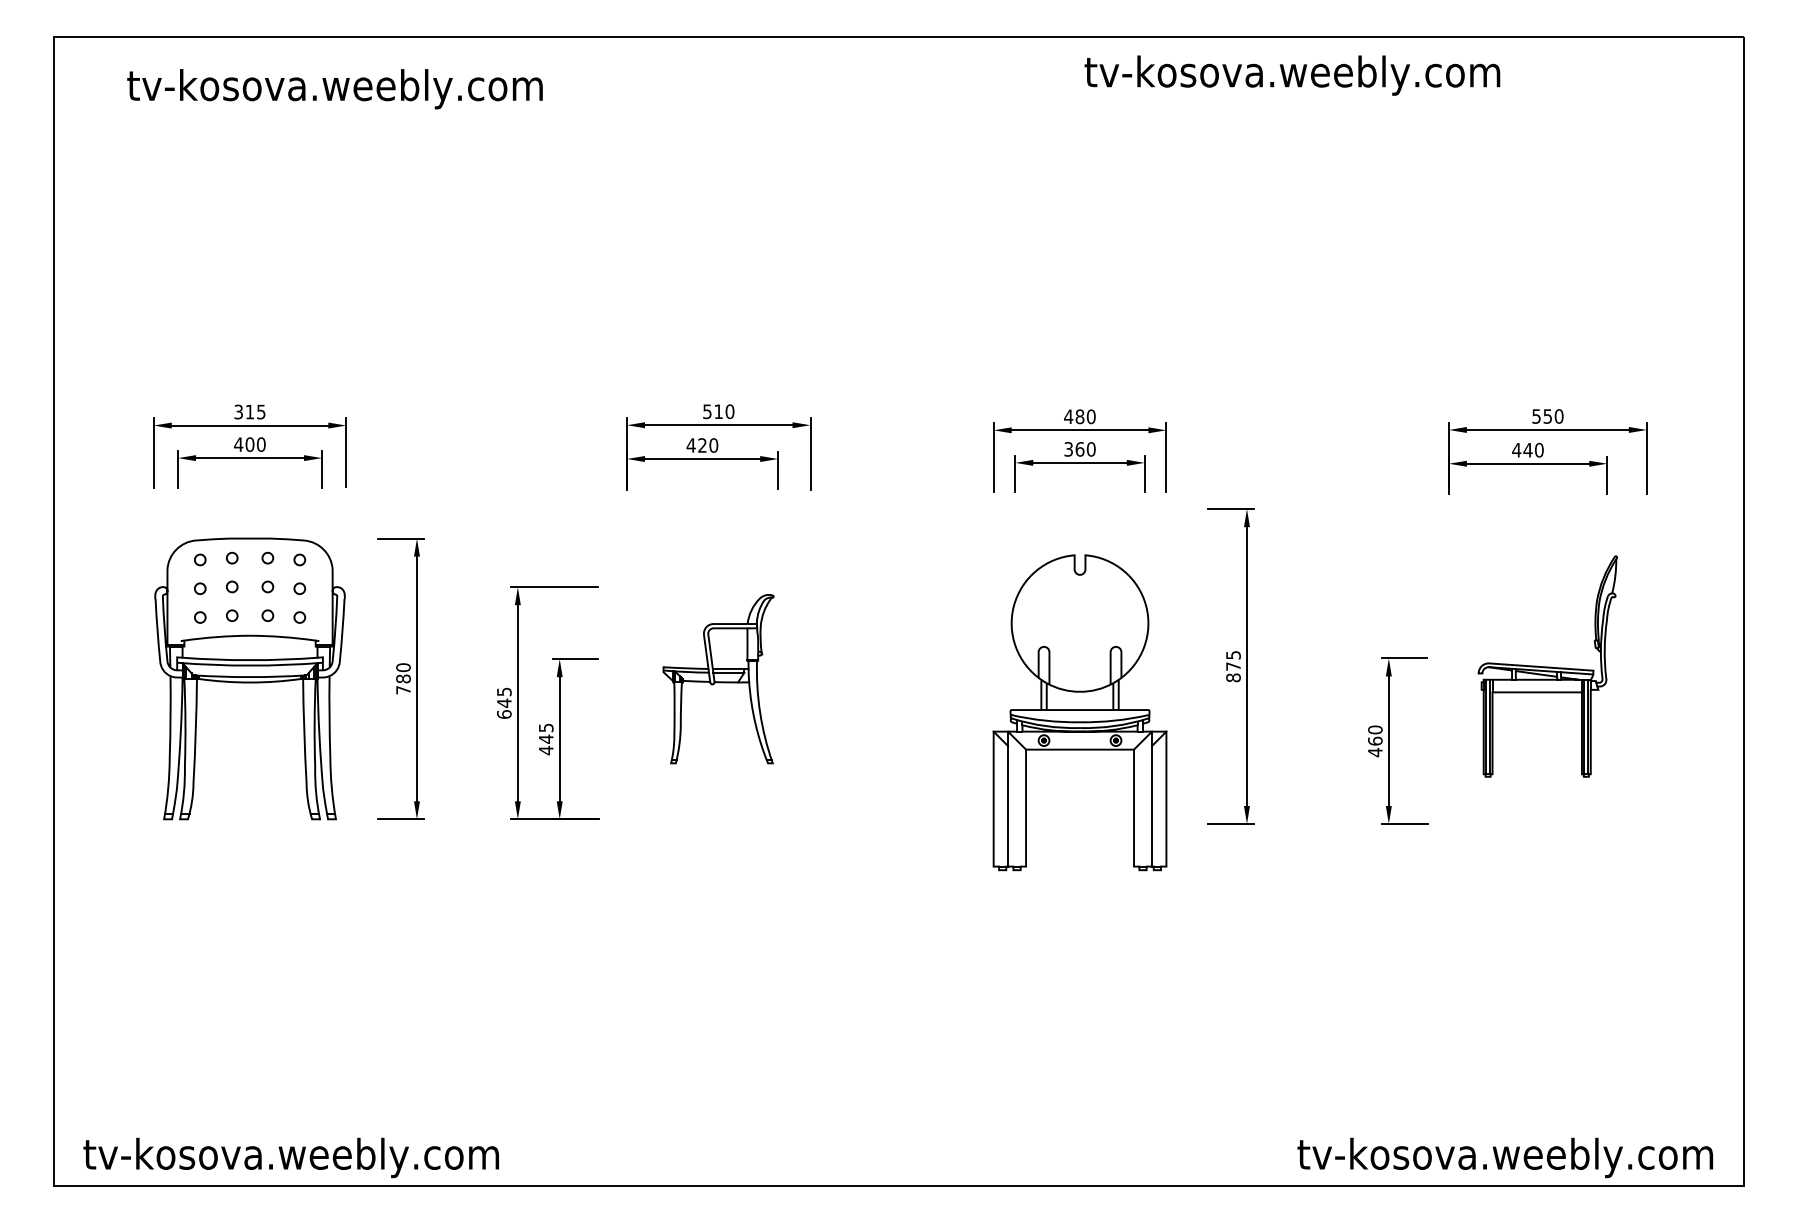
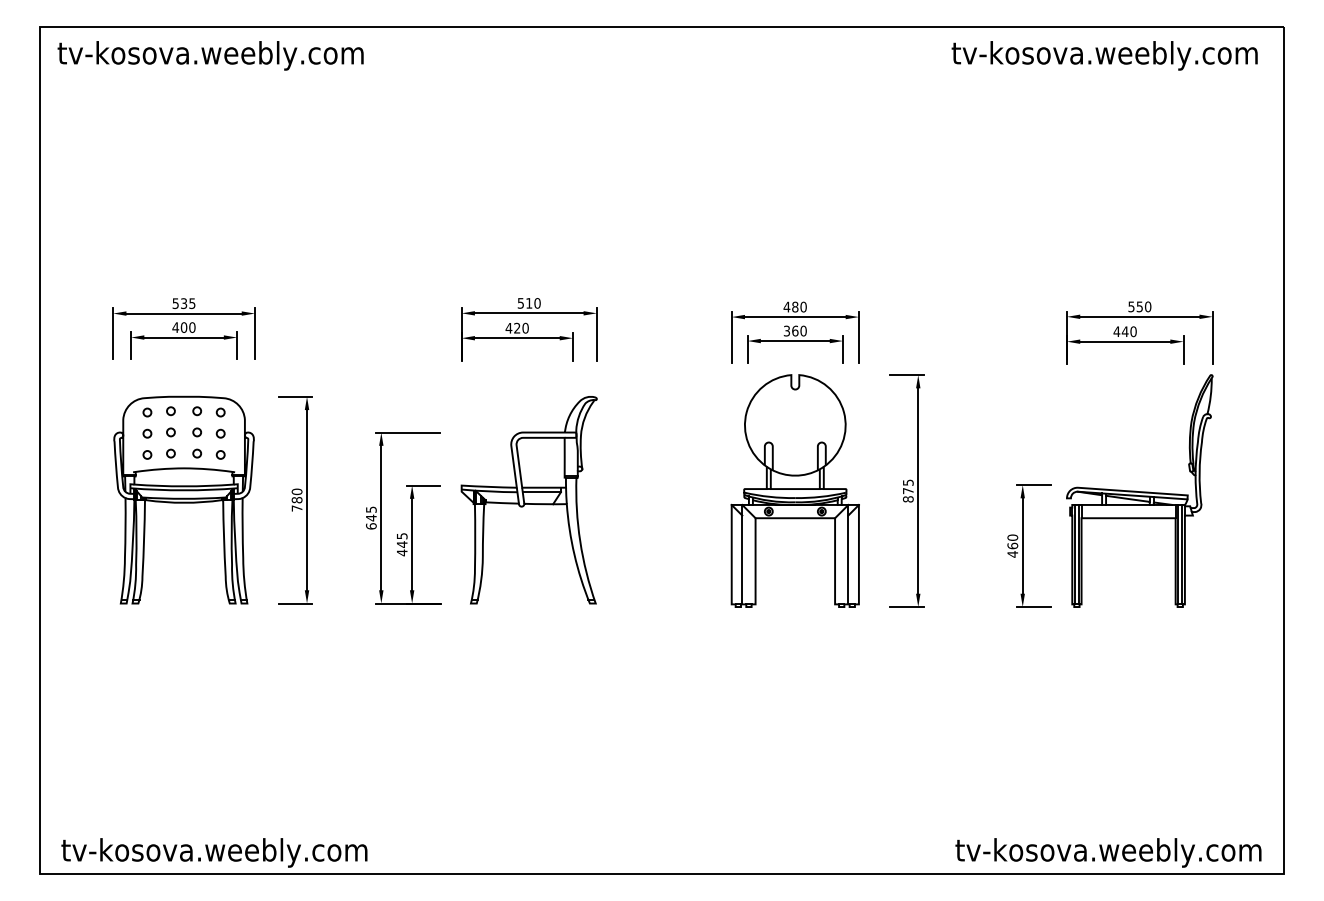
text: (1292, 75) -> (1104, 55), moved
text: (334, 88) -> (210, 55), moved
text: (245, 411) -> (180, 303), 315 -> 535
part: (1547, 665) -> (1139, 490), size x1.43
part: (717, 679) -> (528, 500), size x1.67
part: (1078, 711) -> (794, 490), moved

